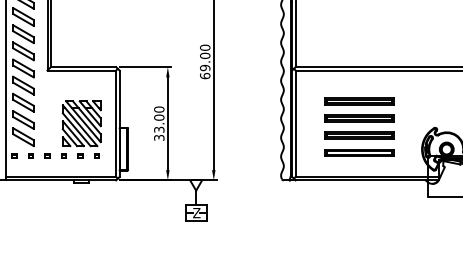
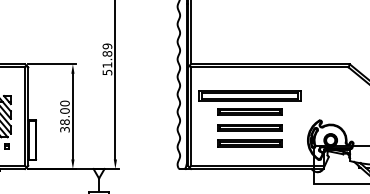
text: (205, 61) -> (107, 59), 69.00 -> 51.89
part: (359, 101) -> (250, 96), size x1.6
text: (159, 129) -> (65, 121), 33.00 -> 38.00

